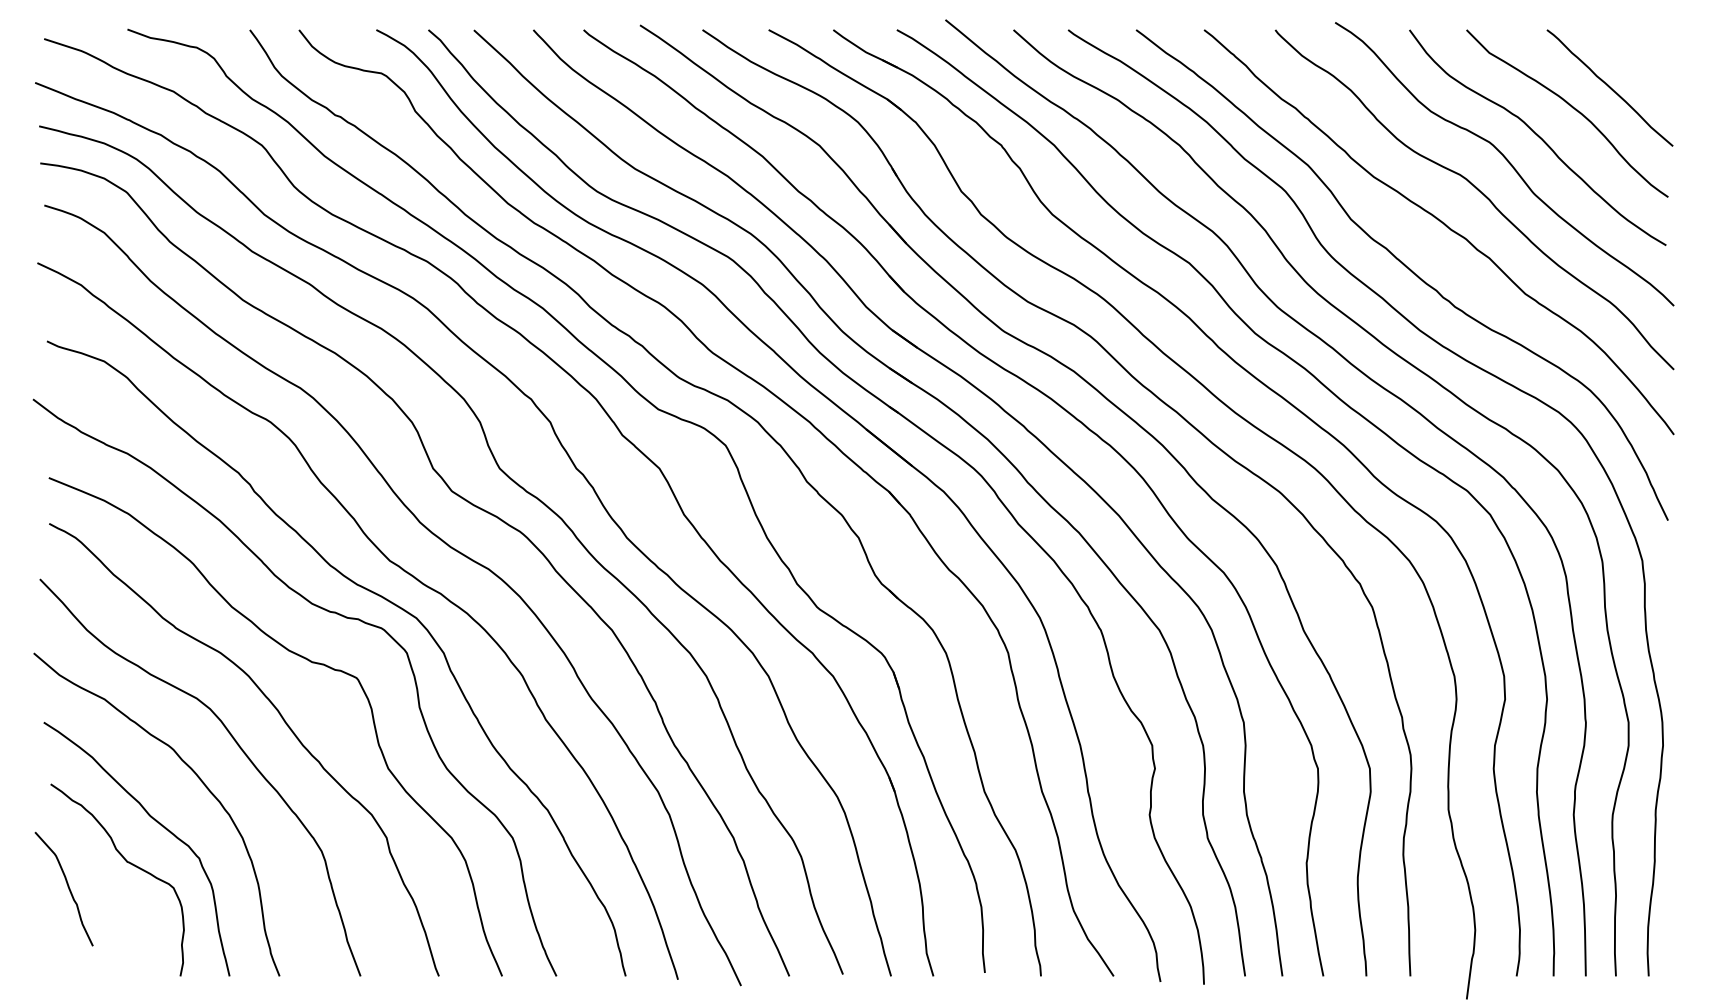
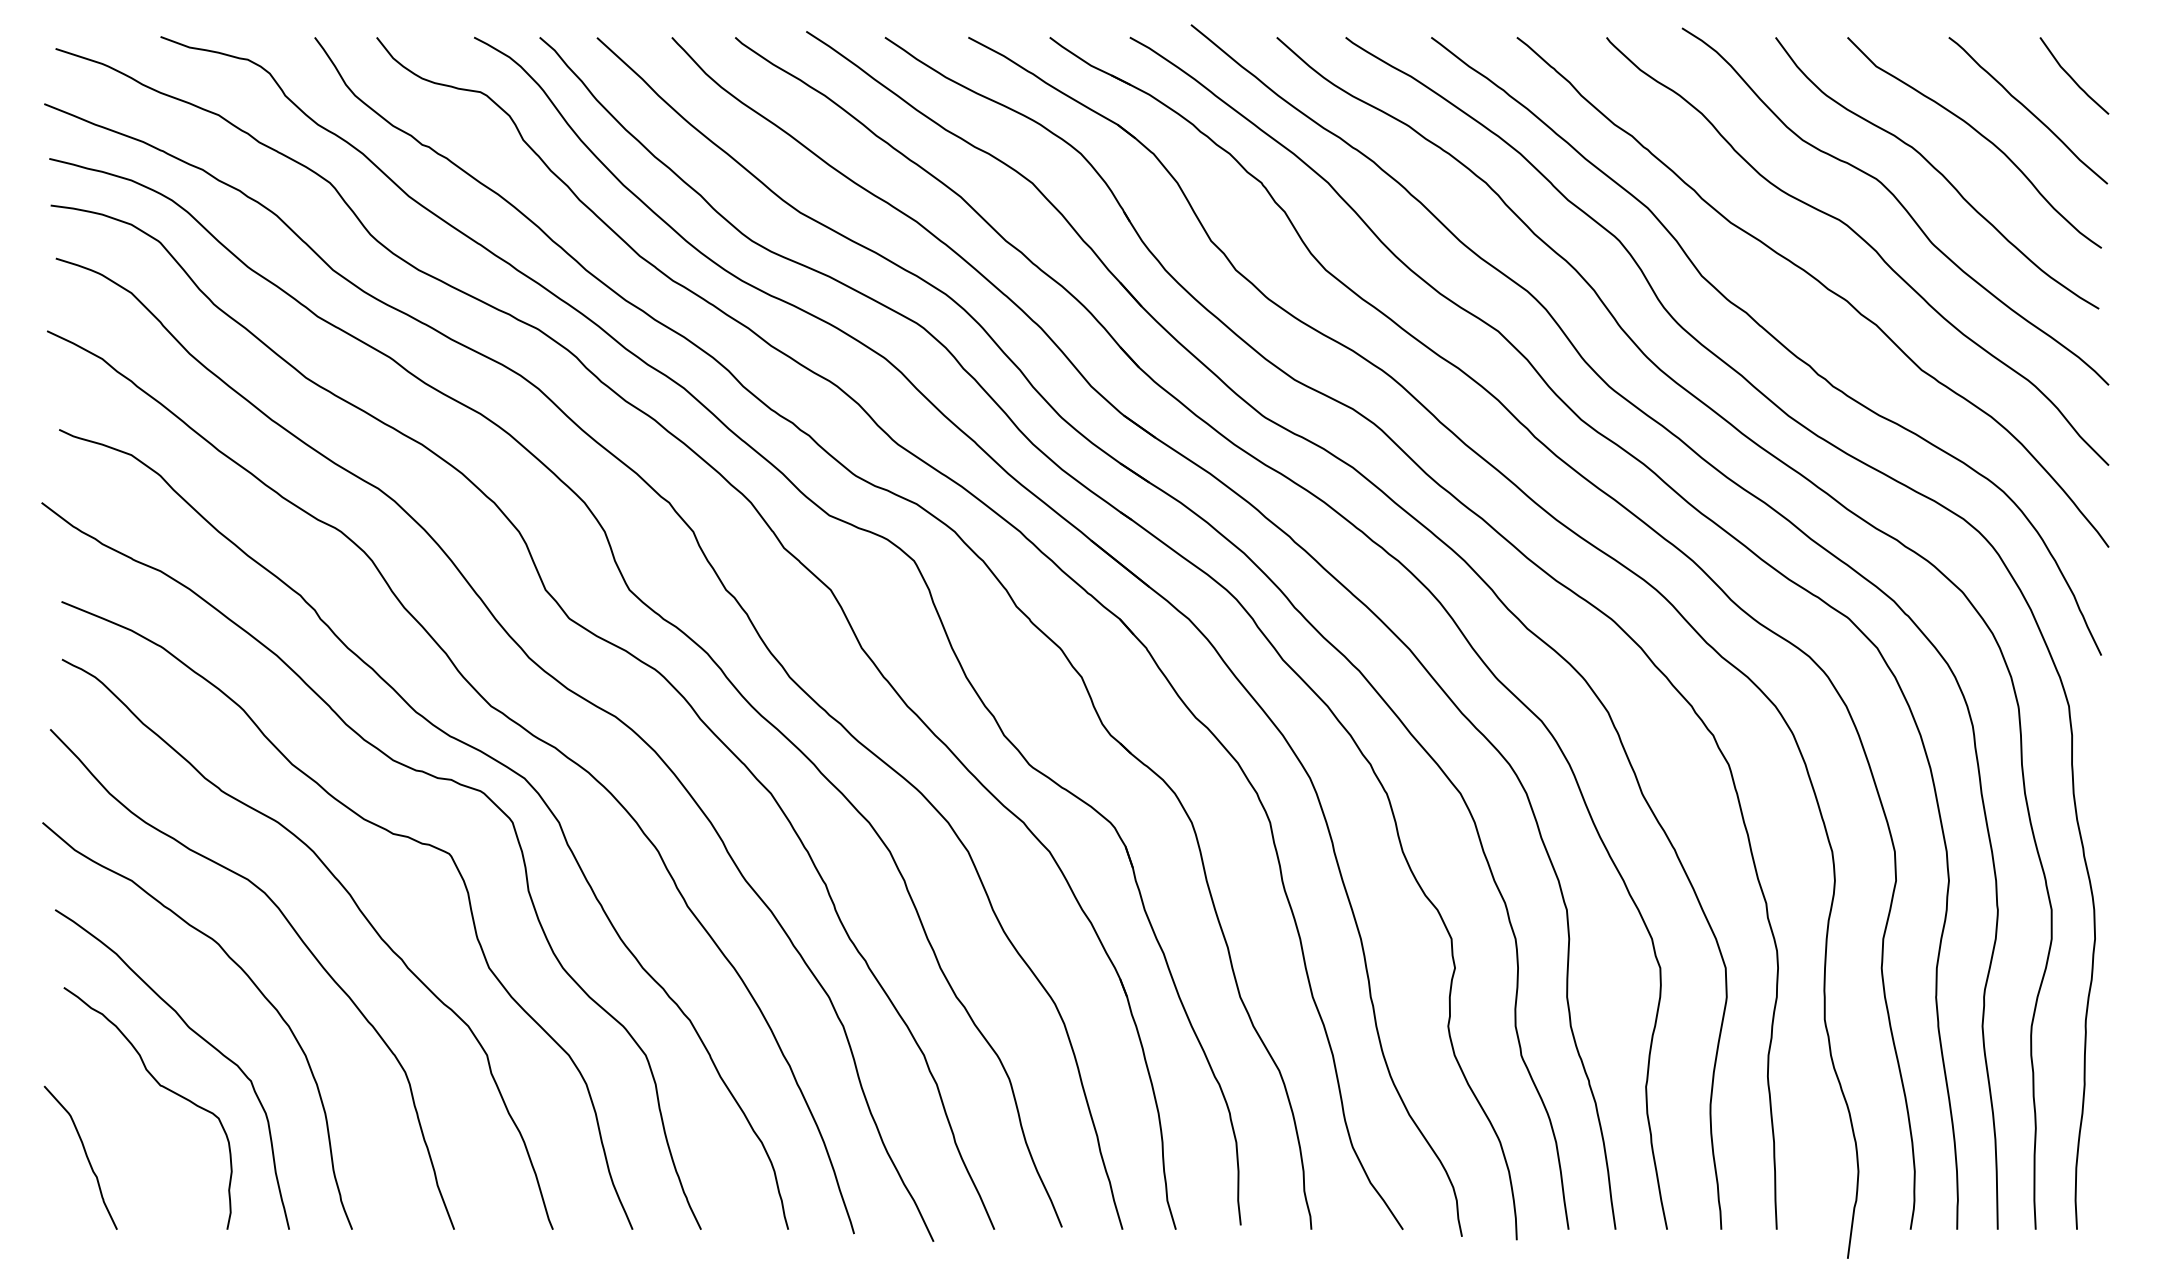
curve: (1645, 61) -> (2072, 77), added
curve: (67, 887) -> (85, 1155), moved

